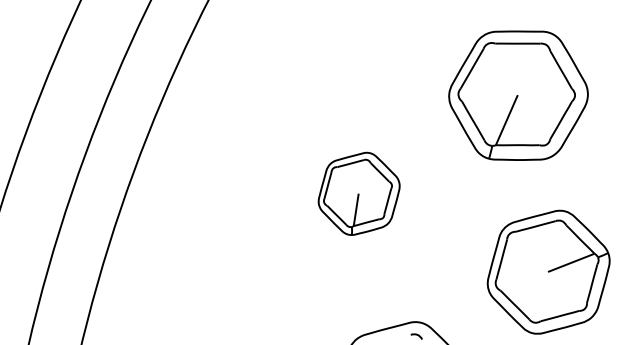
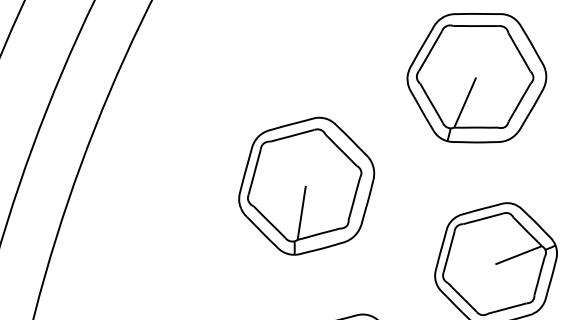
part: (518, 95) -> (476, 77), moved
part: (358, 193) -> (305, 185), size x1.67

